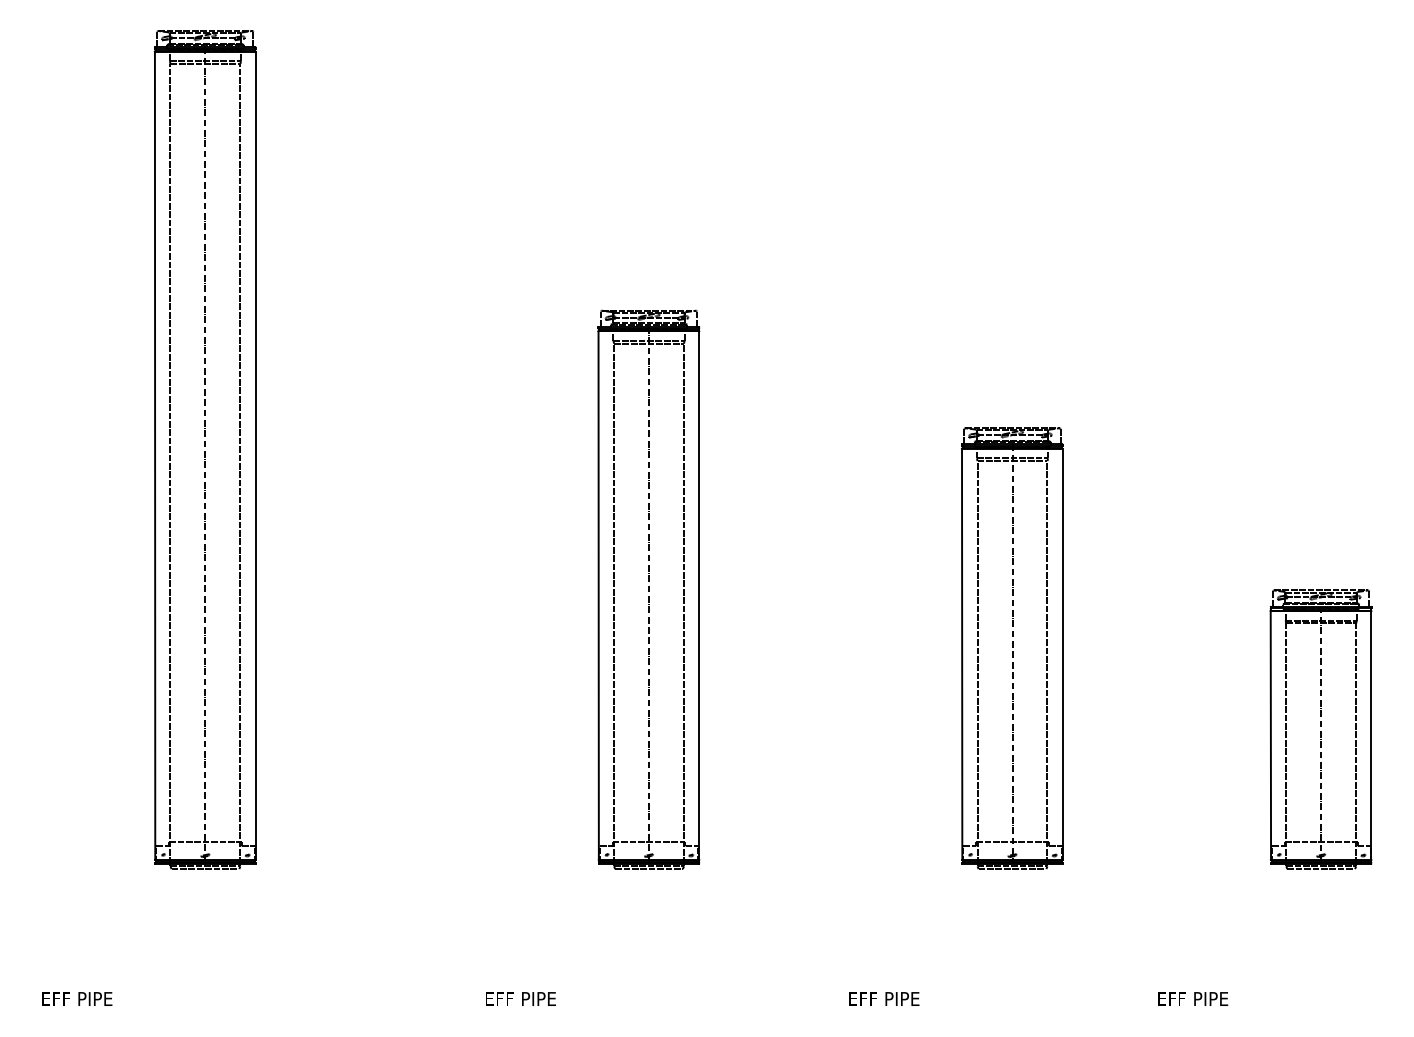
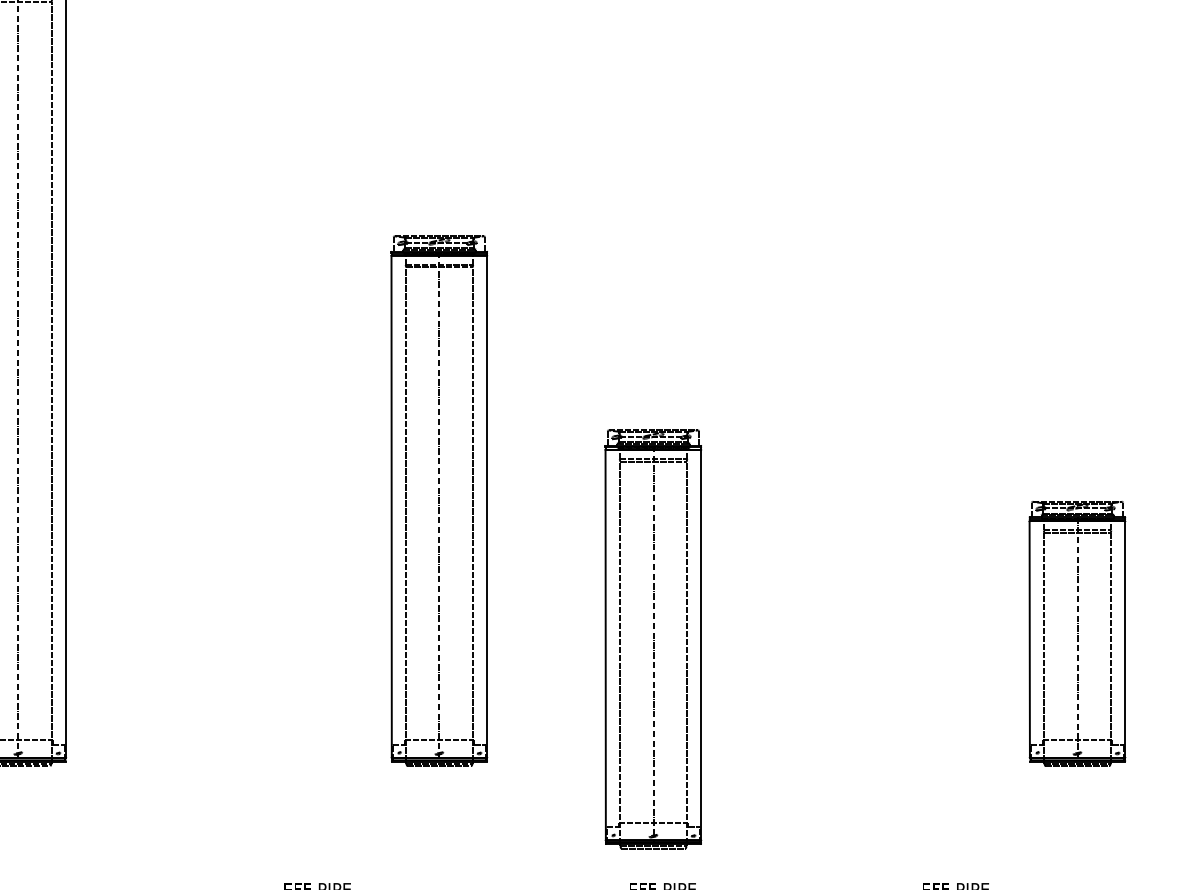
part: (1012, 648) -> (653, 639), moved

